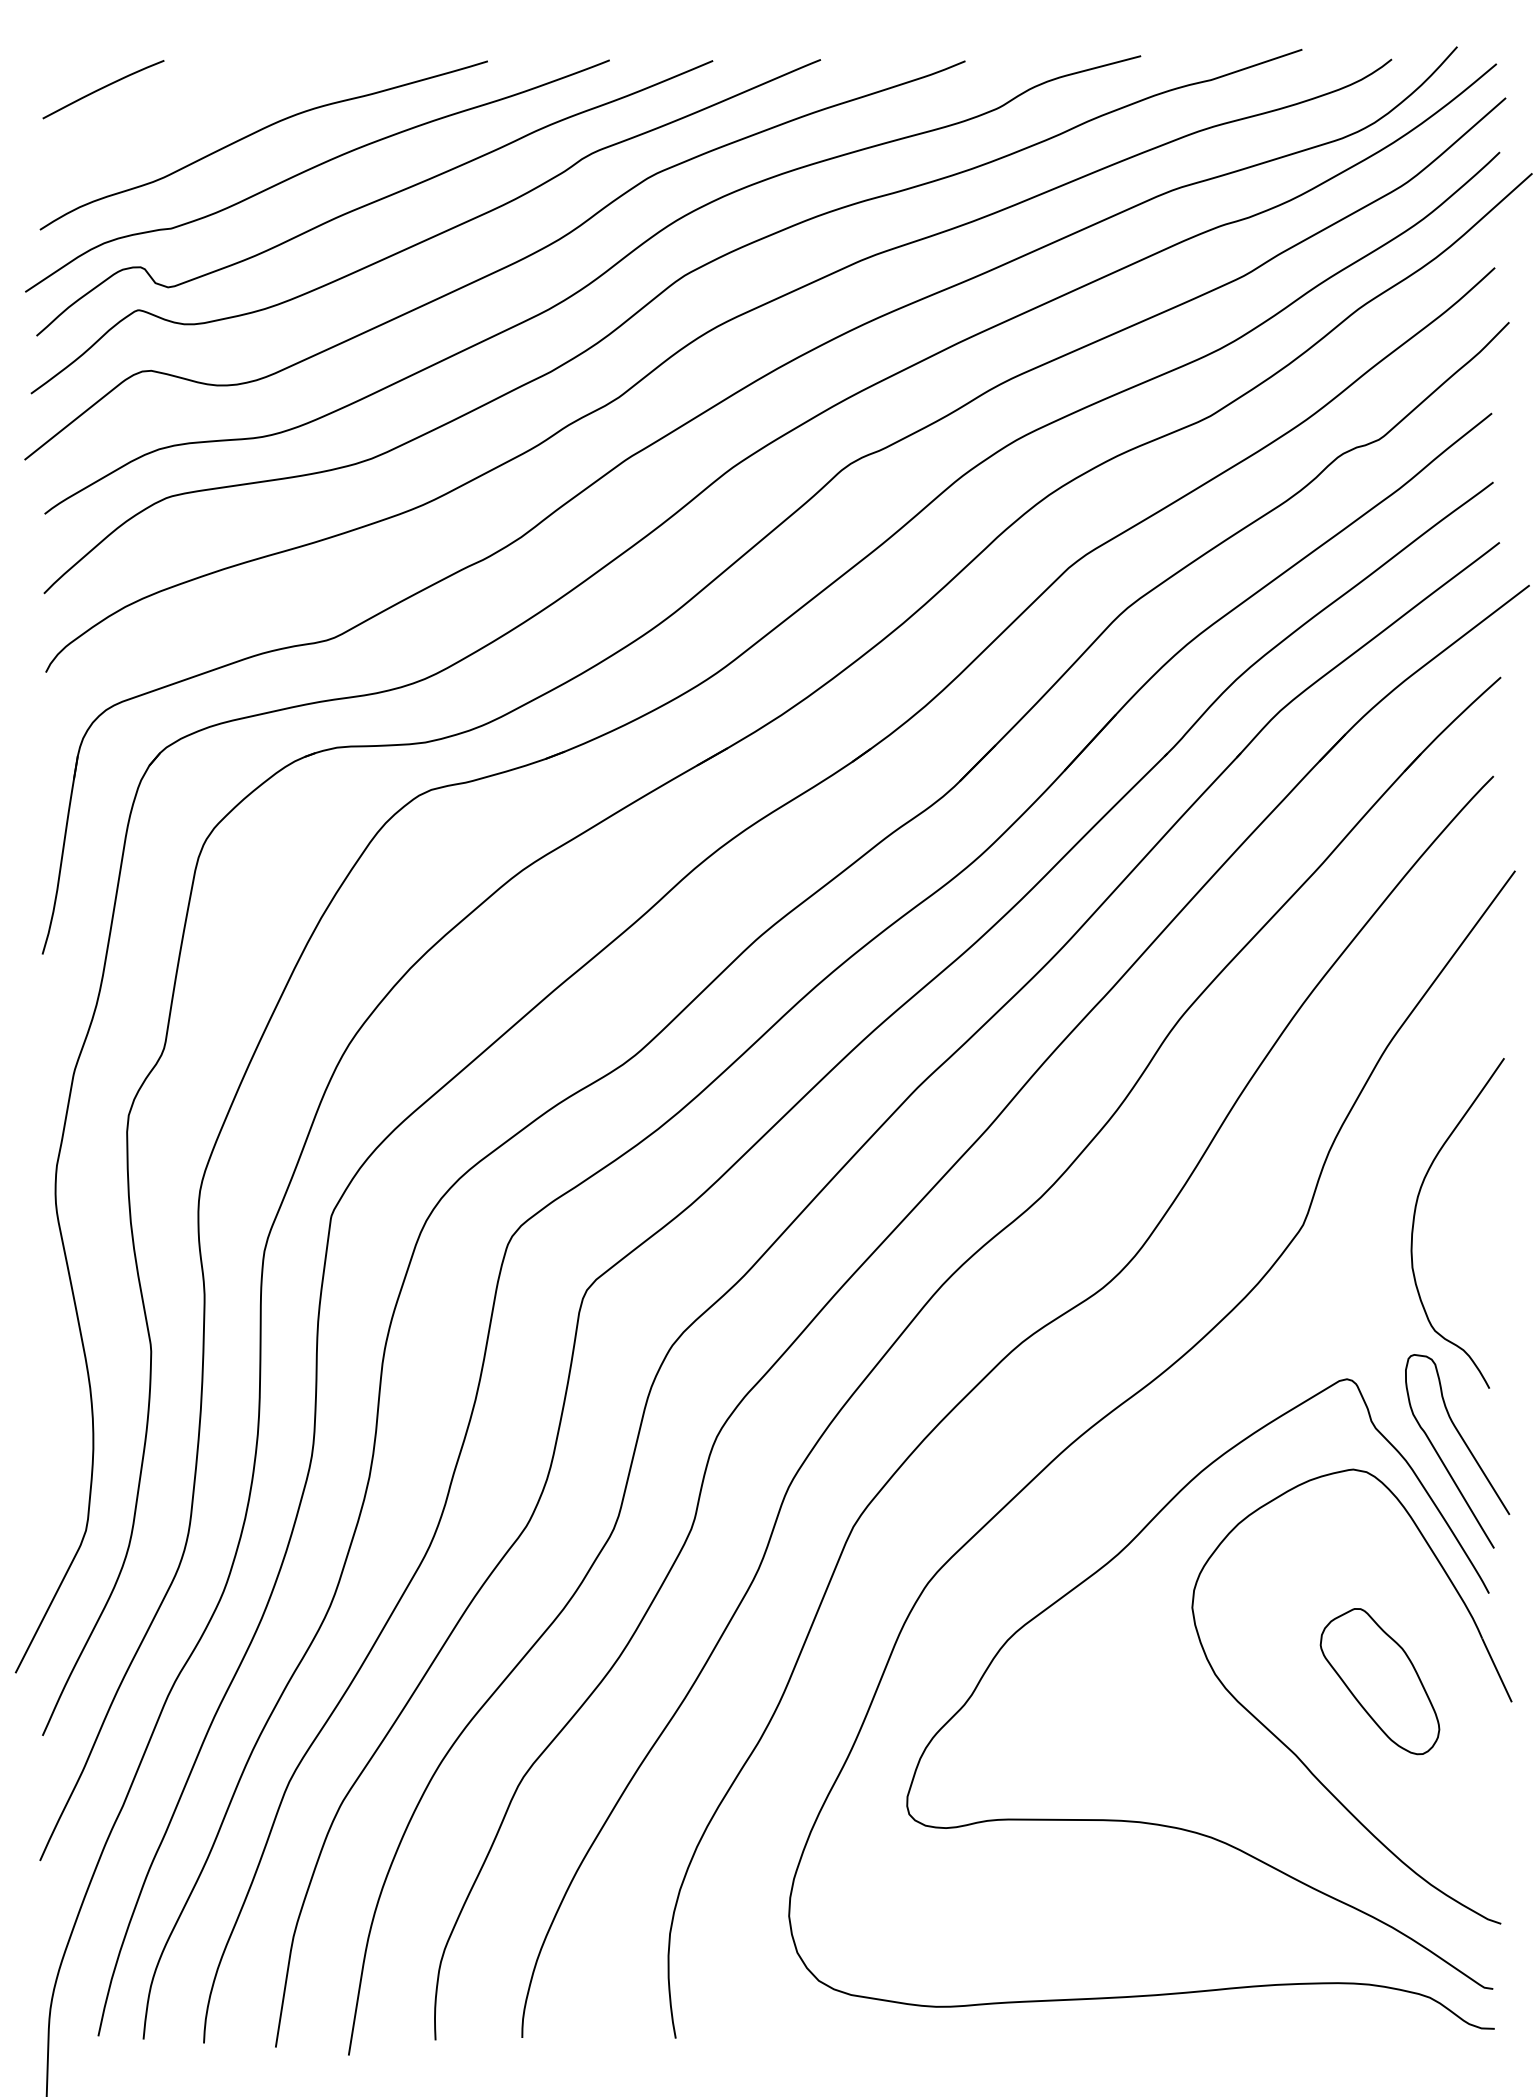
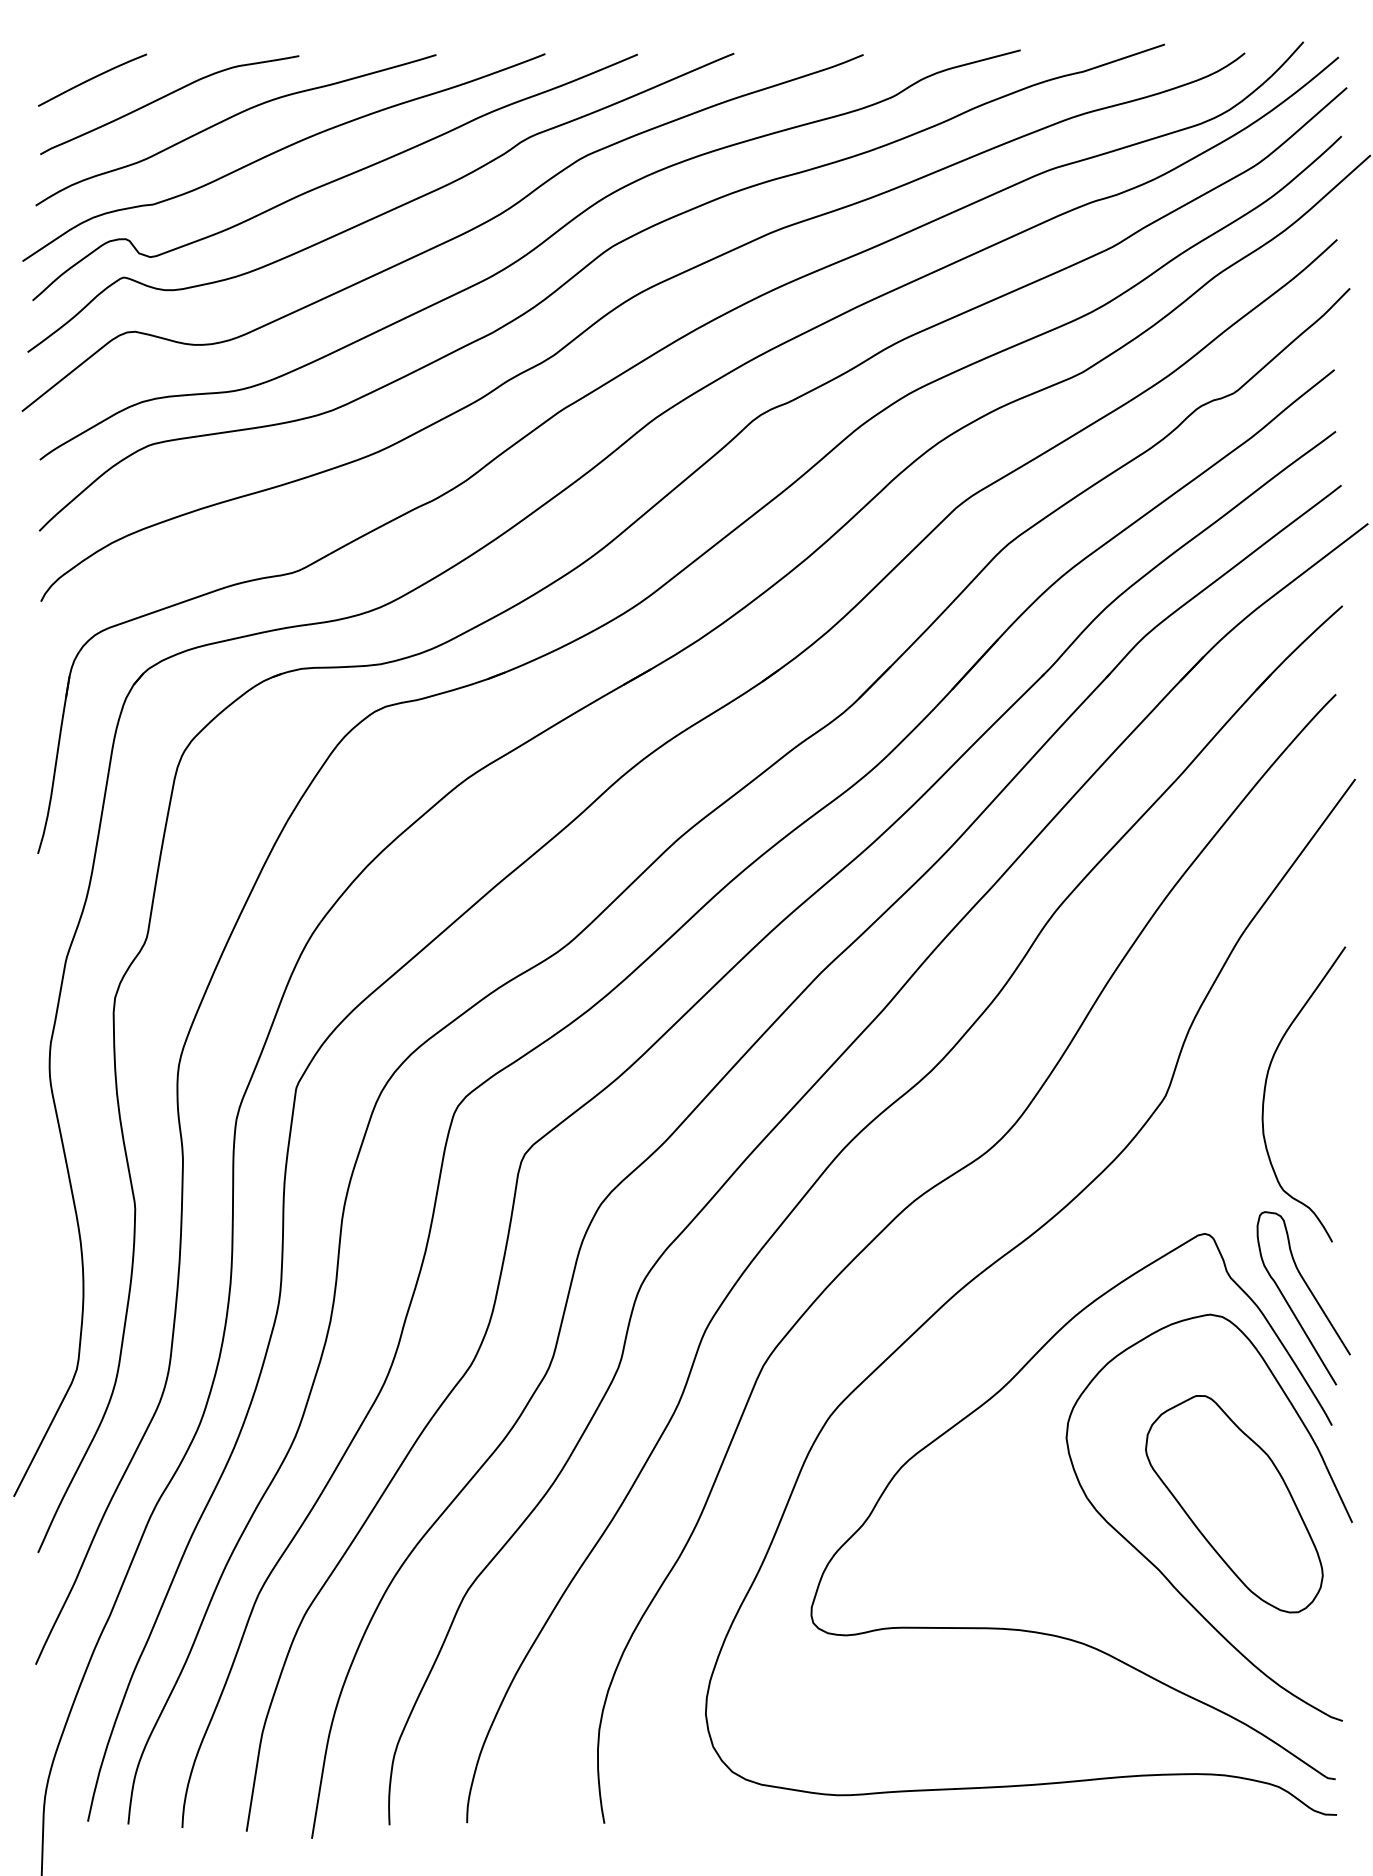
curve: (185, 108) -> (165, 97), added
part: (1380, 1681) -> (1234, 1504), size x1.67

